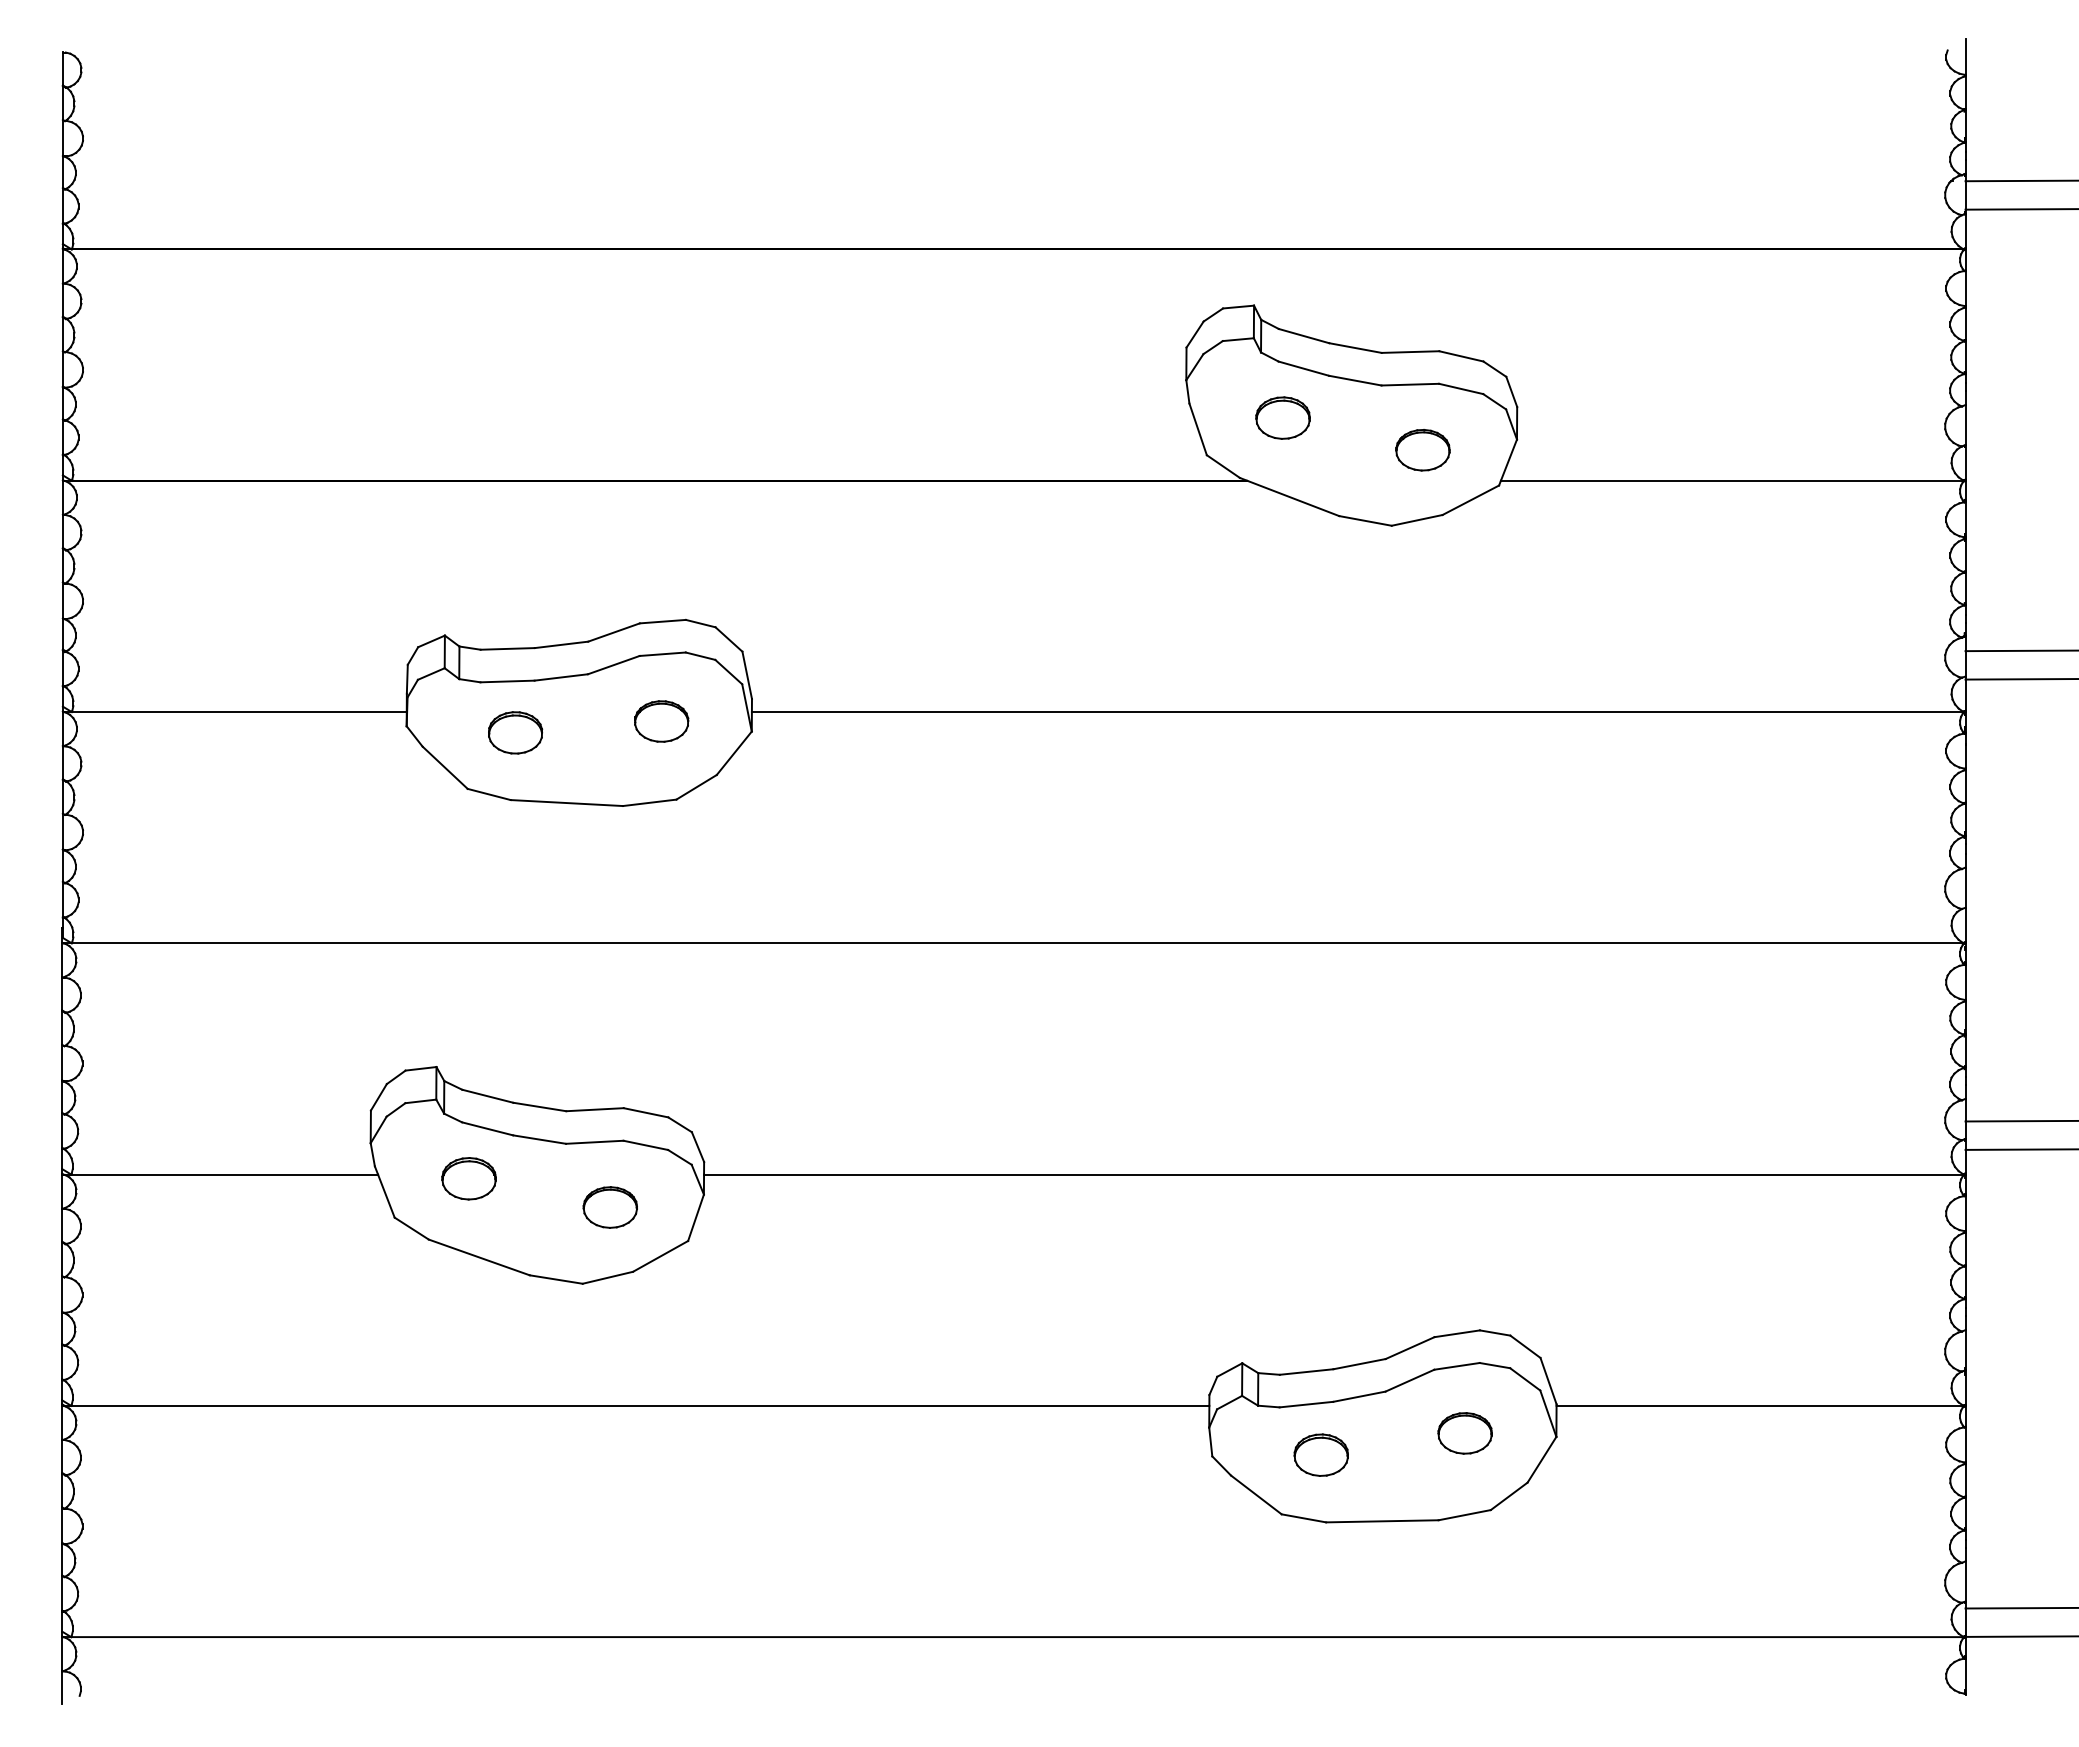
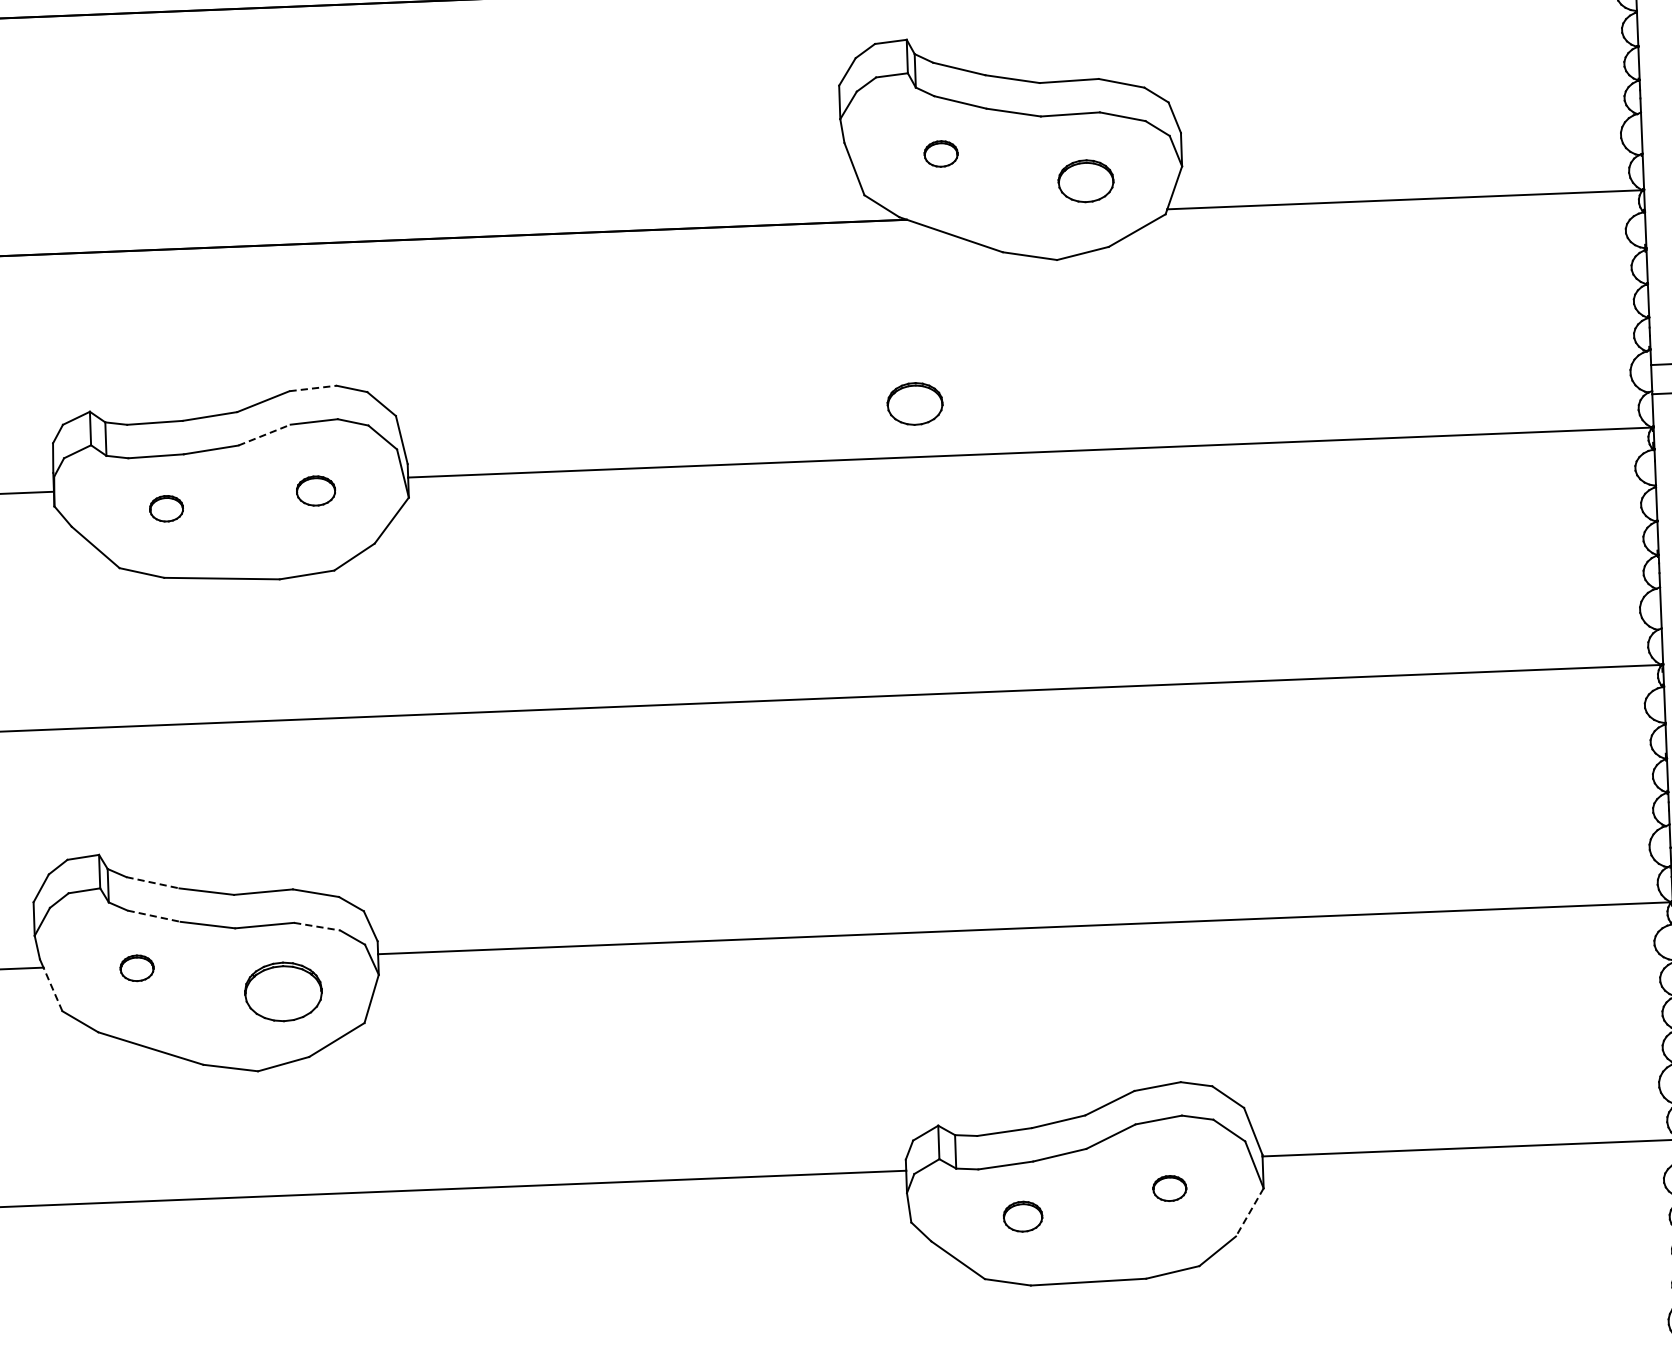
part: (1282, 417) -> (940, 153), size x0.6
line: (663, 621) -> (313, 388), solid -> dashed
part: (1247, 660) -> (914, 404), added
line: (614, 664) -> (265, 434), solid -> dashed
part: (661, 721) -> (315, 491), size x0.7
part: (515, 732) -> (166, 508), size x0.6
line: (488, 1096) -> (153, 882), solid -> dashed
line: (488, 1128) -> (154, 915), solid -> dashed
line: (645, 1145) -> (316, 926), solid -> dashed
part: (468, 1178) -> (136, 967), size x0.6
line: (386, 1195) -> (53, 988), solid -> dashed
part: (609, 1207) -> (282, 991), size x1.4
part: (1464, 1433) -> (1169, 1188), size x0.6
part: (1320, 1454) -> (1022, 1216), size x0.7
line: (1541, 1460) -> (1249, 1213), solid -> dashed

